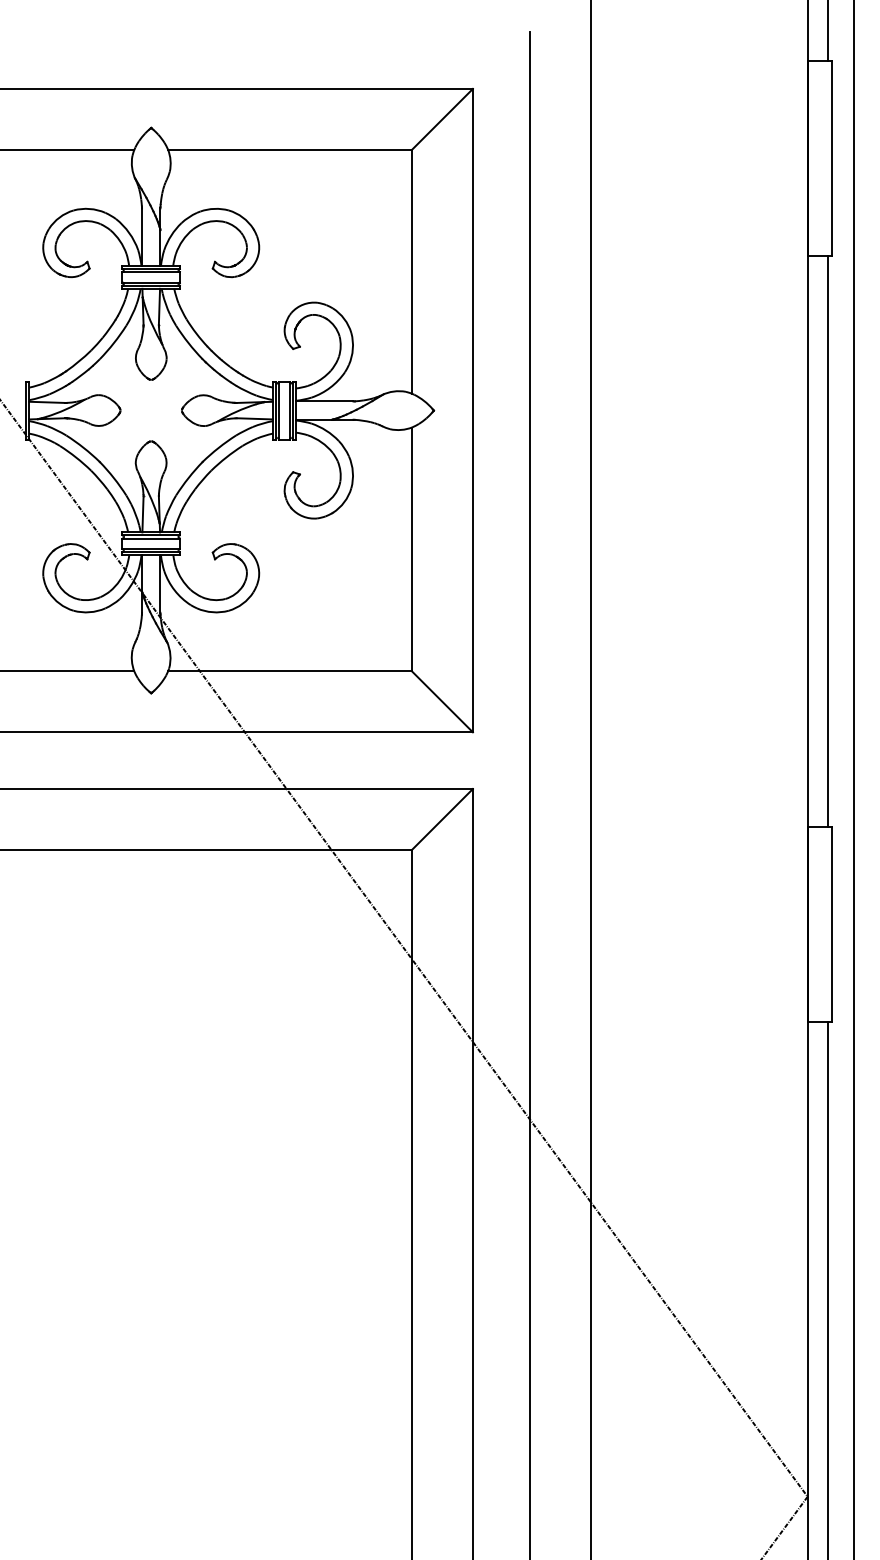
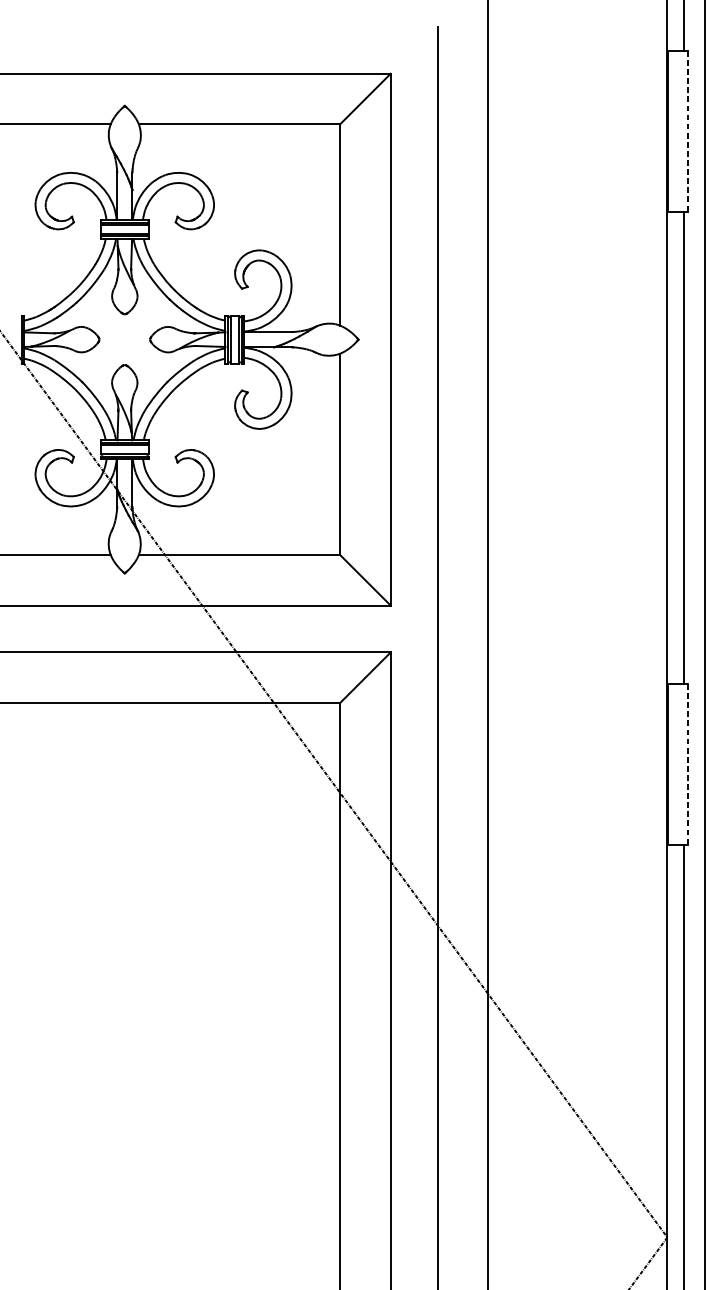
line: (832, 159) -> (687, 132), solid -> dashed
line: (832, 925) -> (687, 765), solid -> dashed

